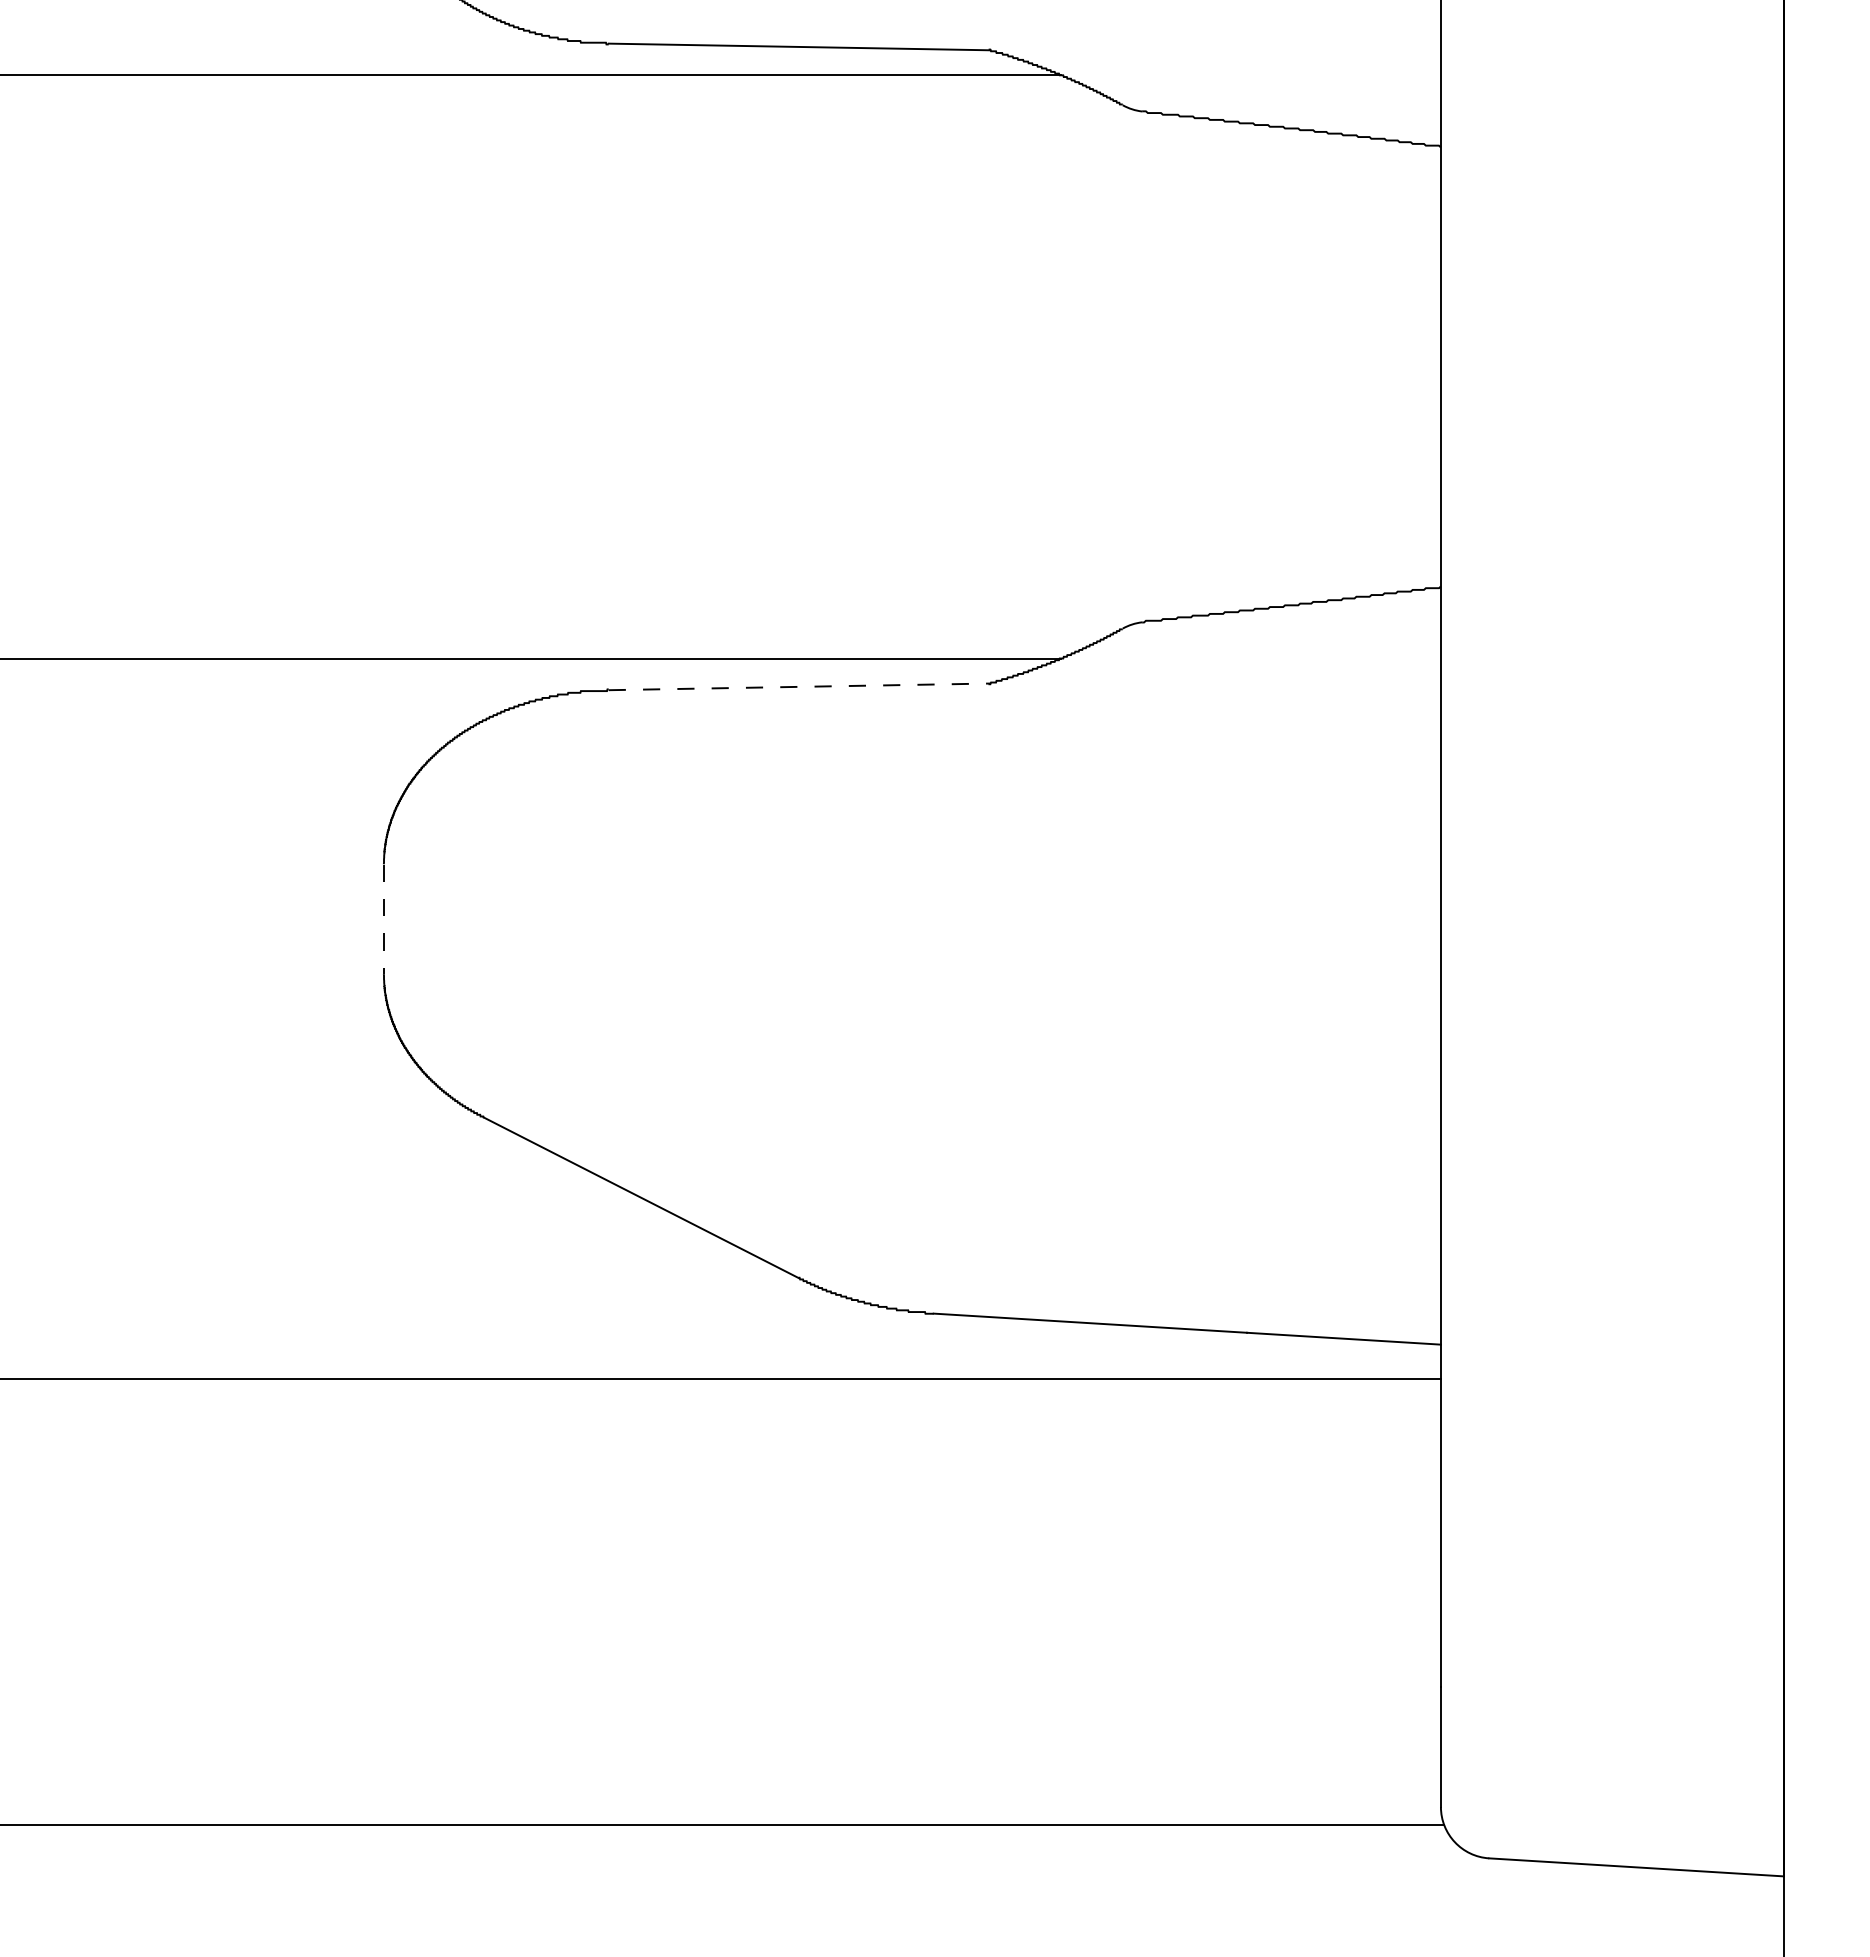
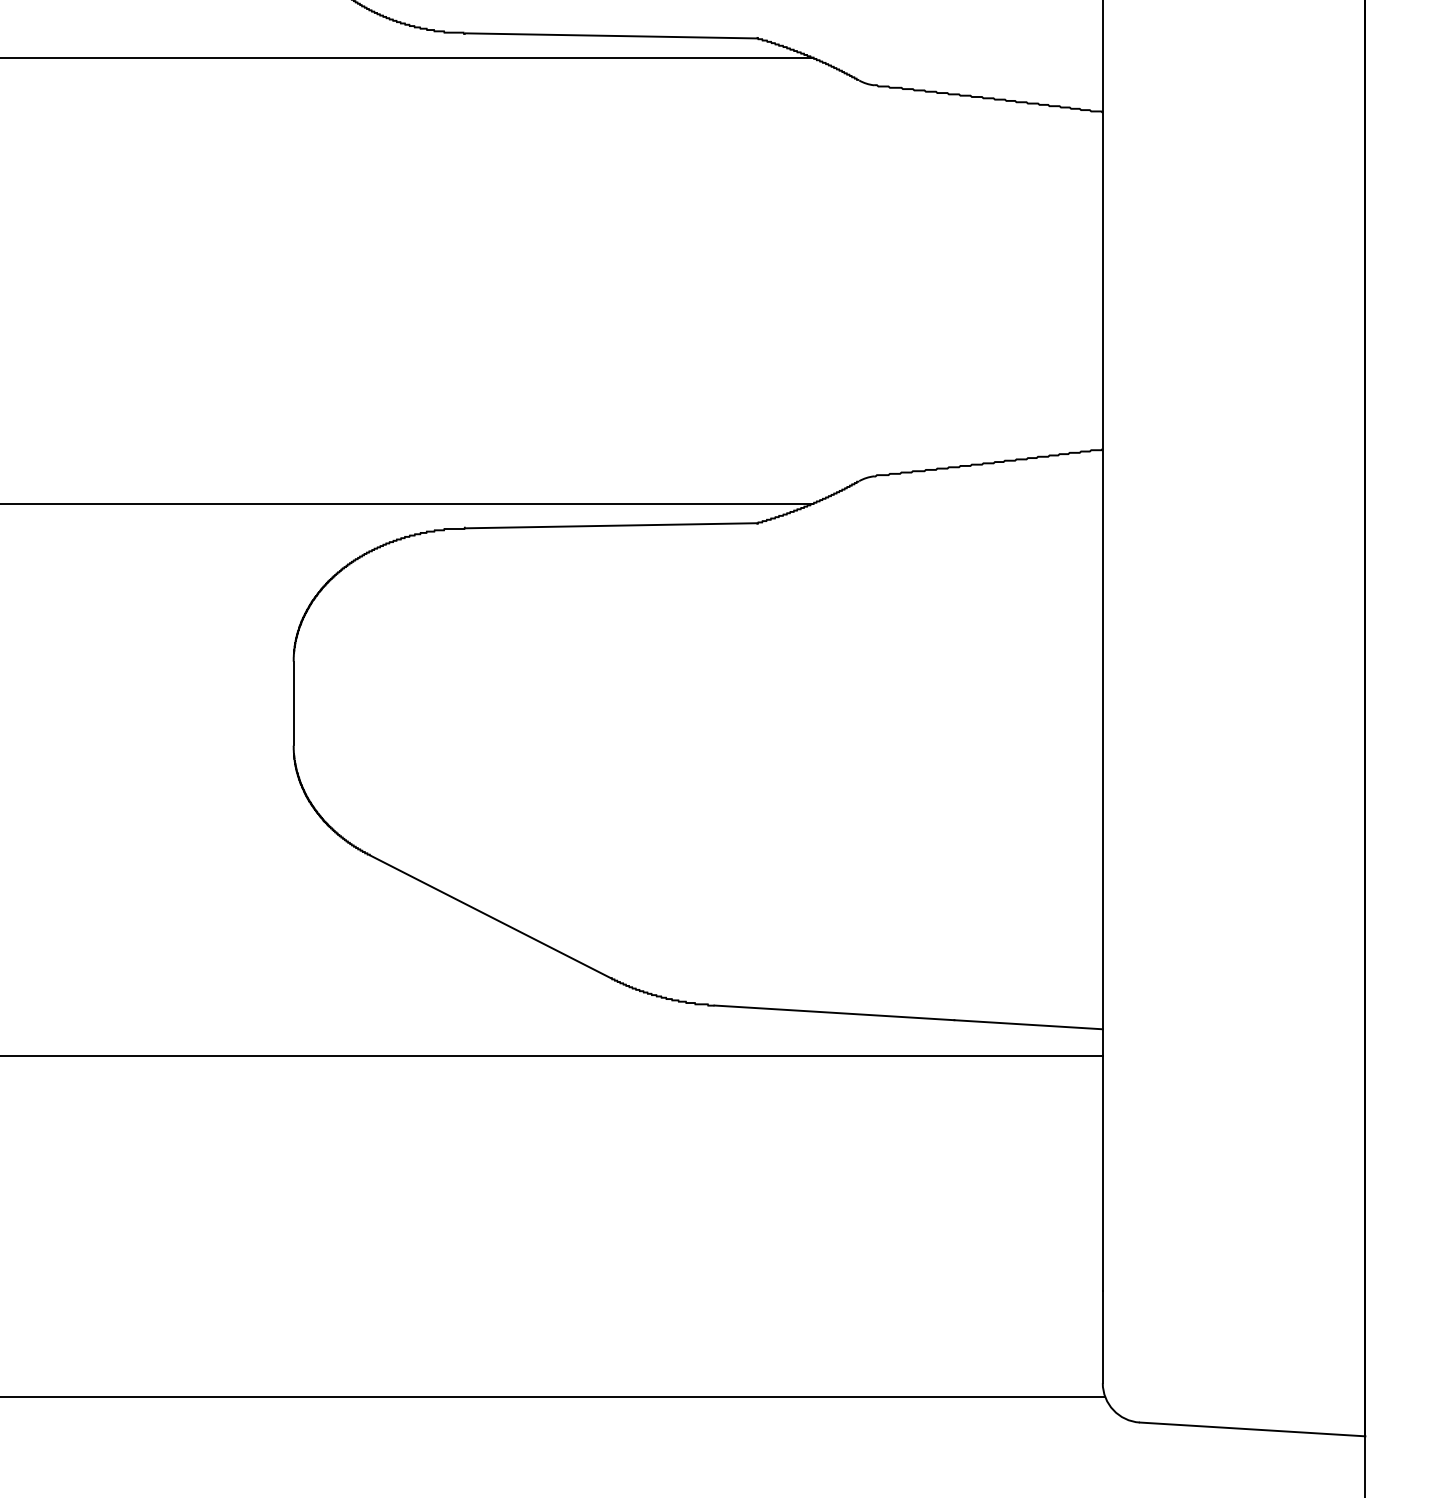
line: (799, 686) -> (611, 525), dashed -> solid
line: (383, 919) -> (293, 703), dashed -> solid

